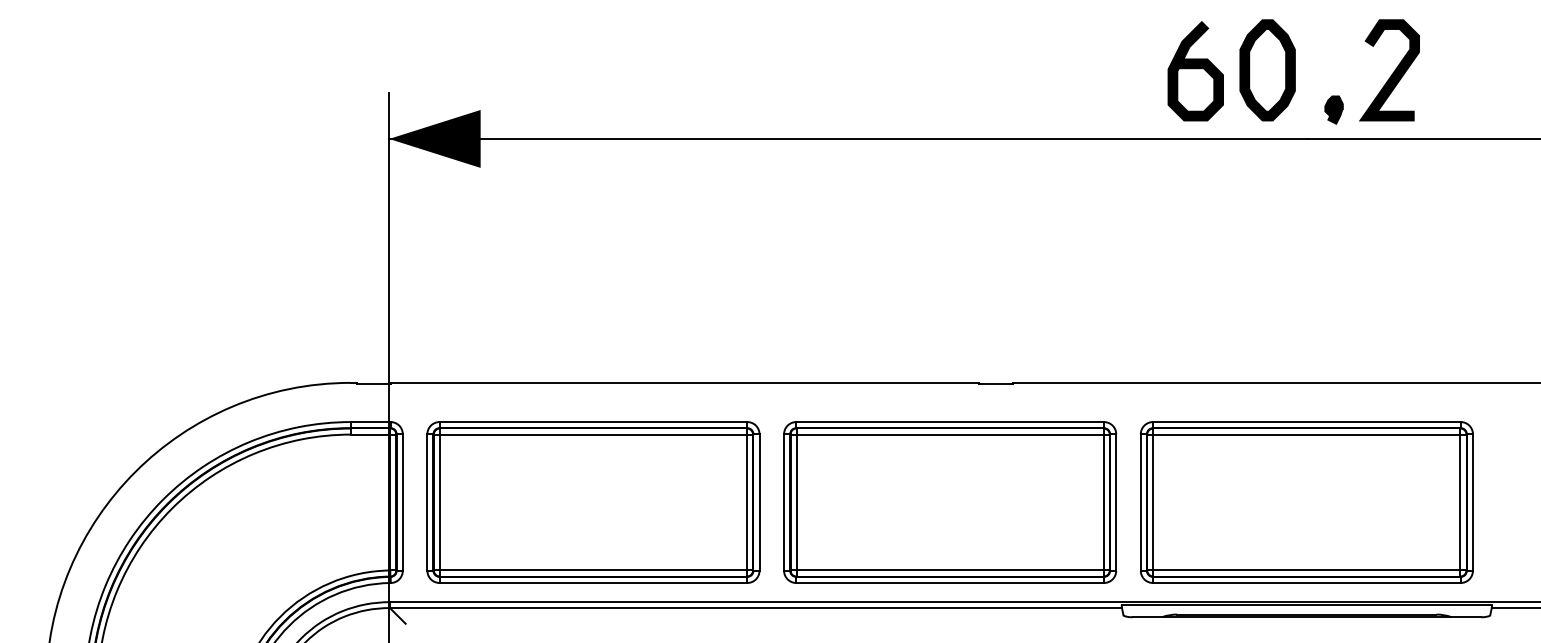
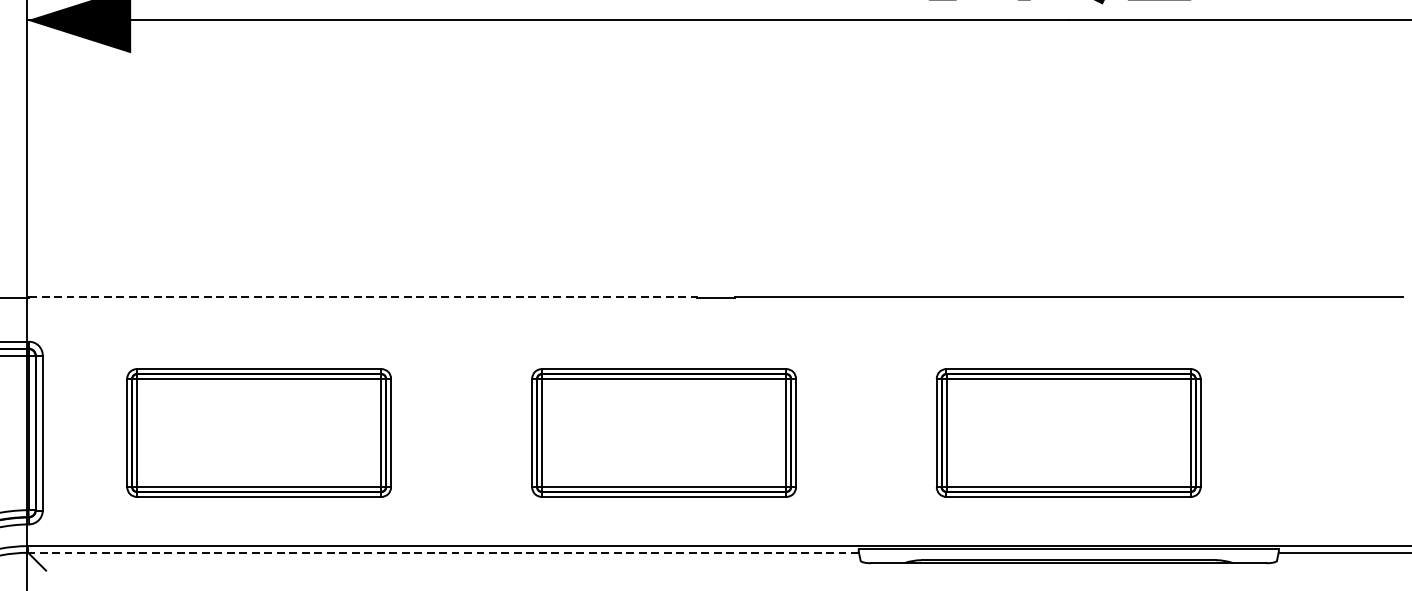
line: (685, 382) -> (363, 296), solid -> dashed
part: (593, 502) -> (259, 433), size x0.7
part: (950, 502) -> (664, 433), size x0.7
part: (1306, 502) -> (1068, 433), size x0.7
line: (755, 608) -> (443, 553), solid -> dashed

